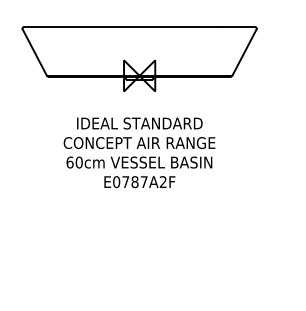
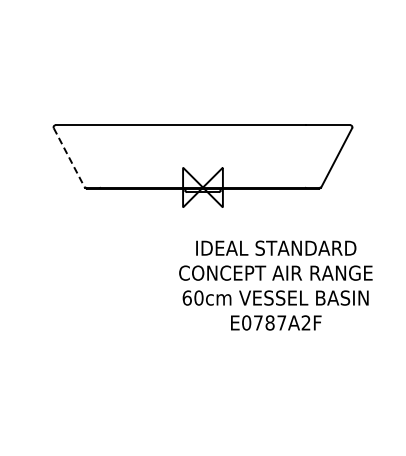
line: (34, 53) -> (69, 158), solid -> dashed
text: (139, 152) -> (275, 285), moved

